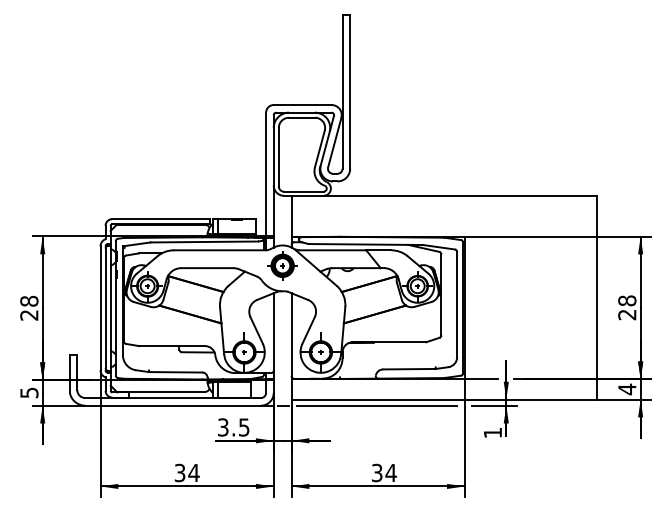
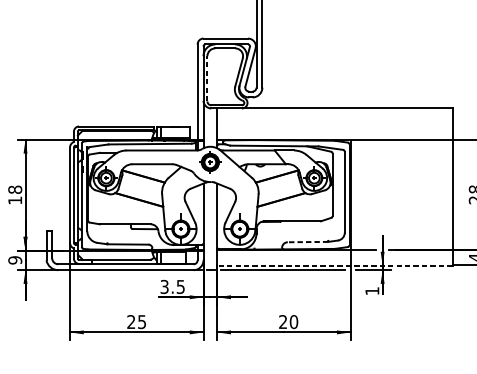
line: (278, 156) -> (207, 78), solid -> dashed
text: (29, 315) -> (15, 200), 28 -> 18
line: (409, 369) -> (308, 242), solid -> dashed
text: (29, 392) -> (15, 260), 5 -> 9
line: (444, 399) -> (335, 265), solid -> dashed
text: (384, 472) -> (288, 321), 34 -> 20
text: (186, 473) -> (136, 322), 34 -> 25

